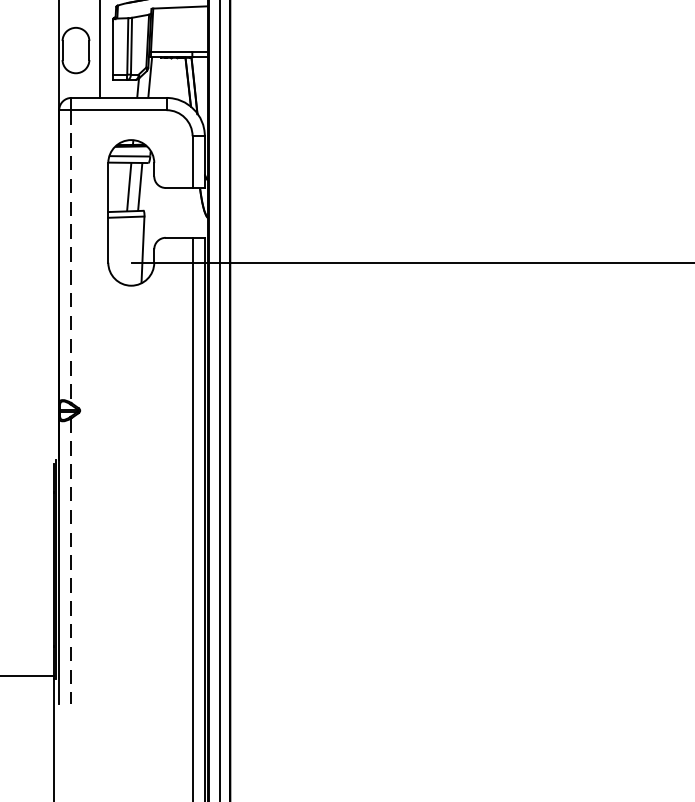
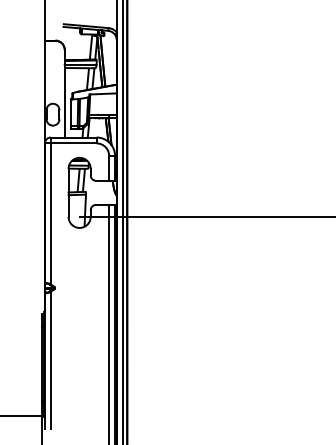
line: (70, 255) -> (50, 213), dashed -> solid
line: (70, 560) -> (50, 360), dashed -> solid

